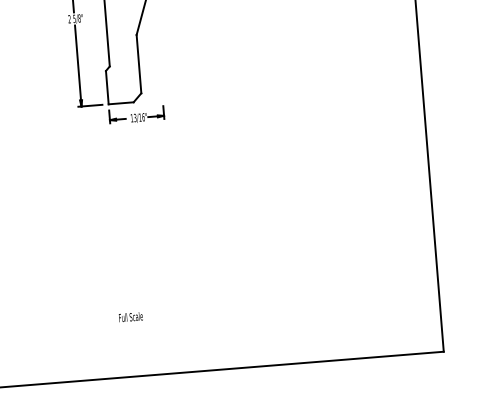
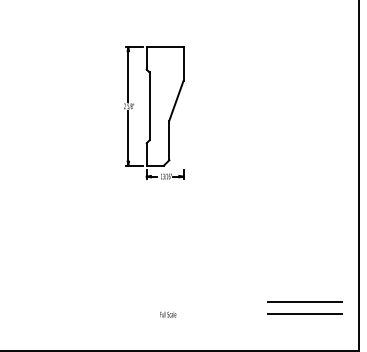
line: (357, 286) -> (304, 302), added
line: (358, 303) -> (304, 313), added
text: (131, 316) -> (168, 314), moved

